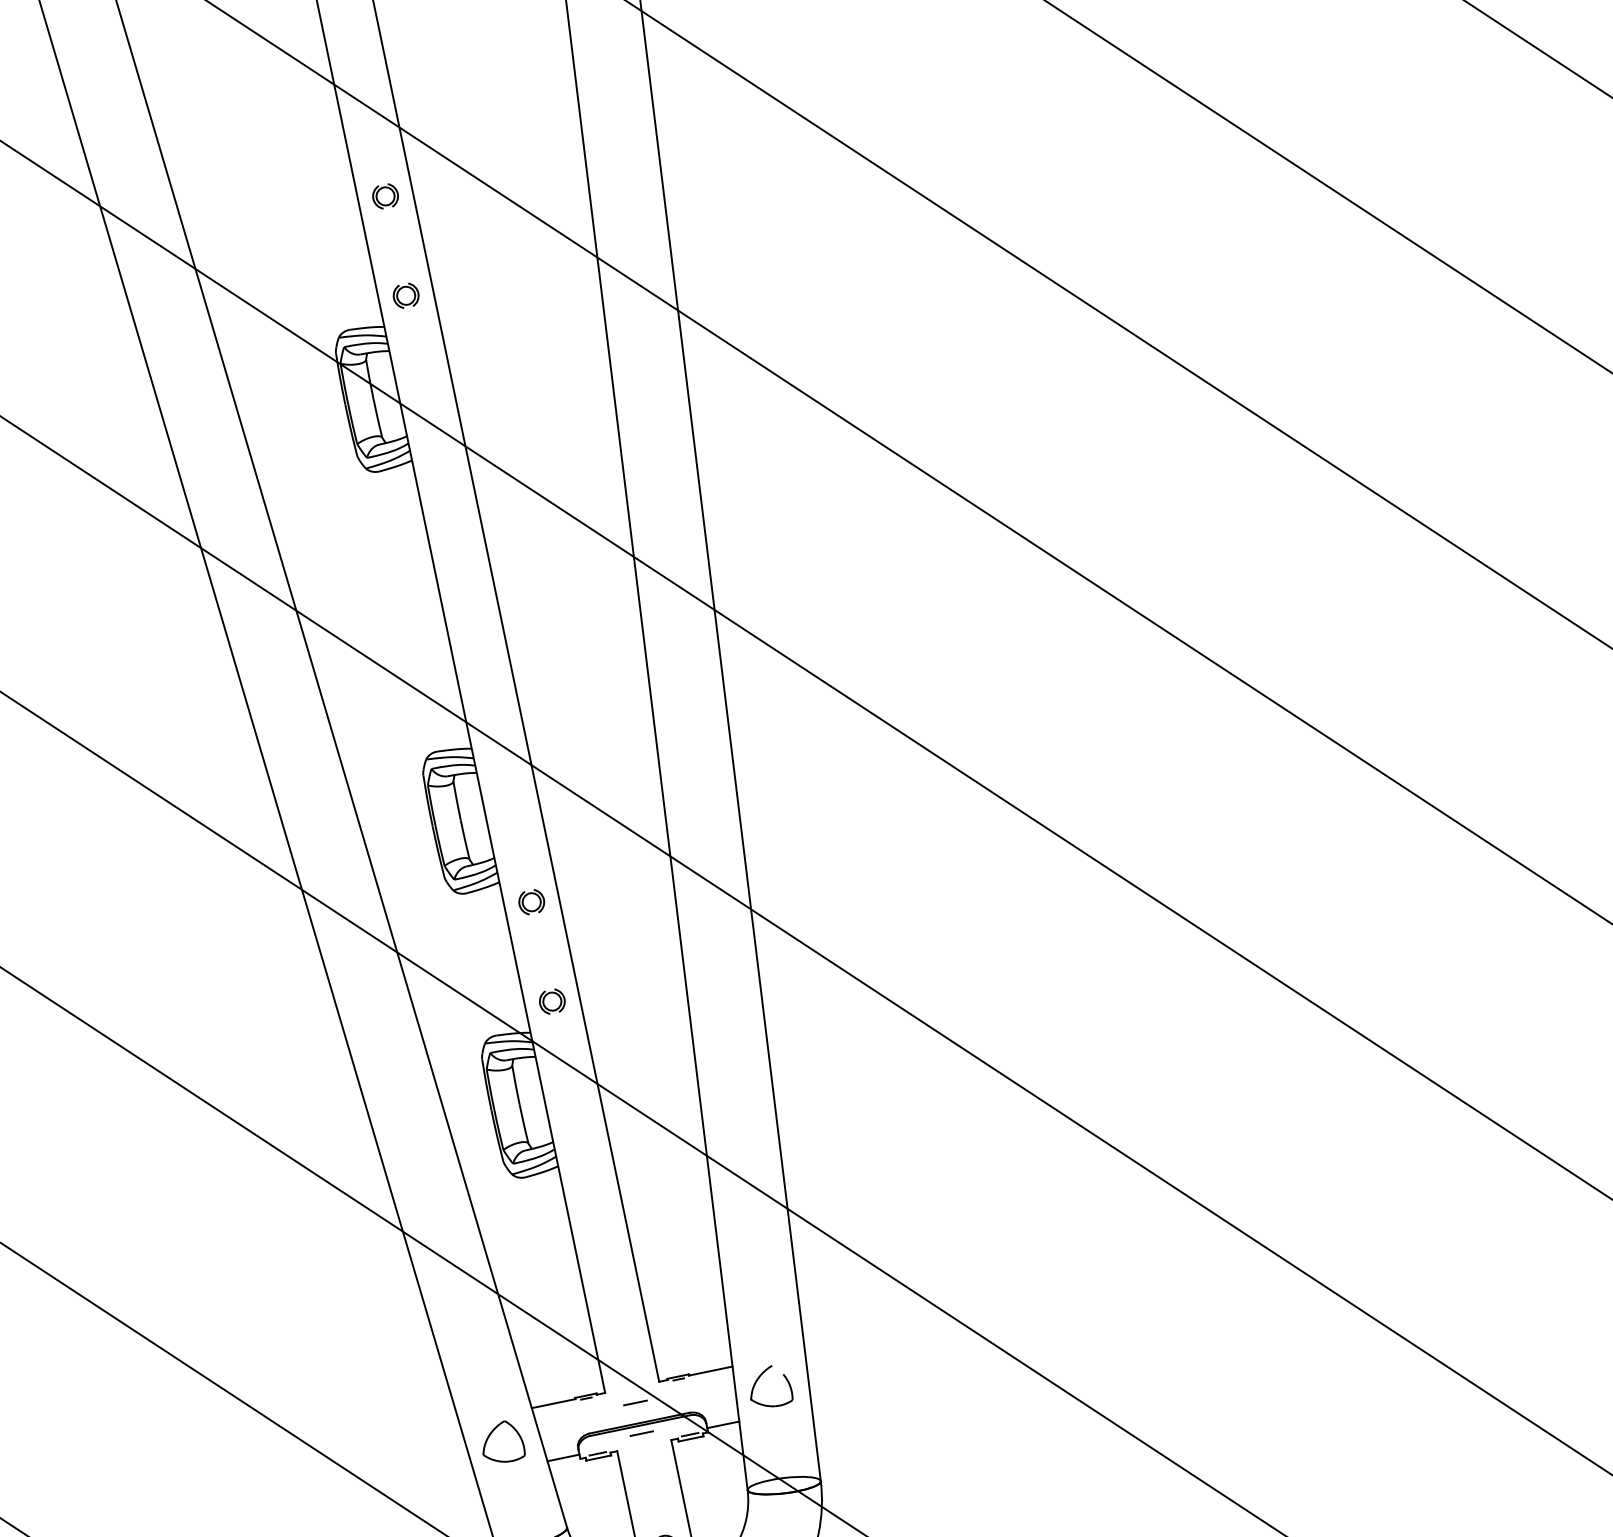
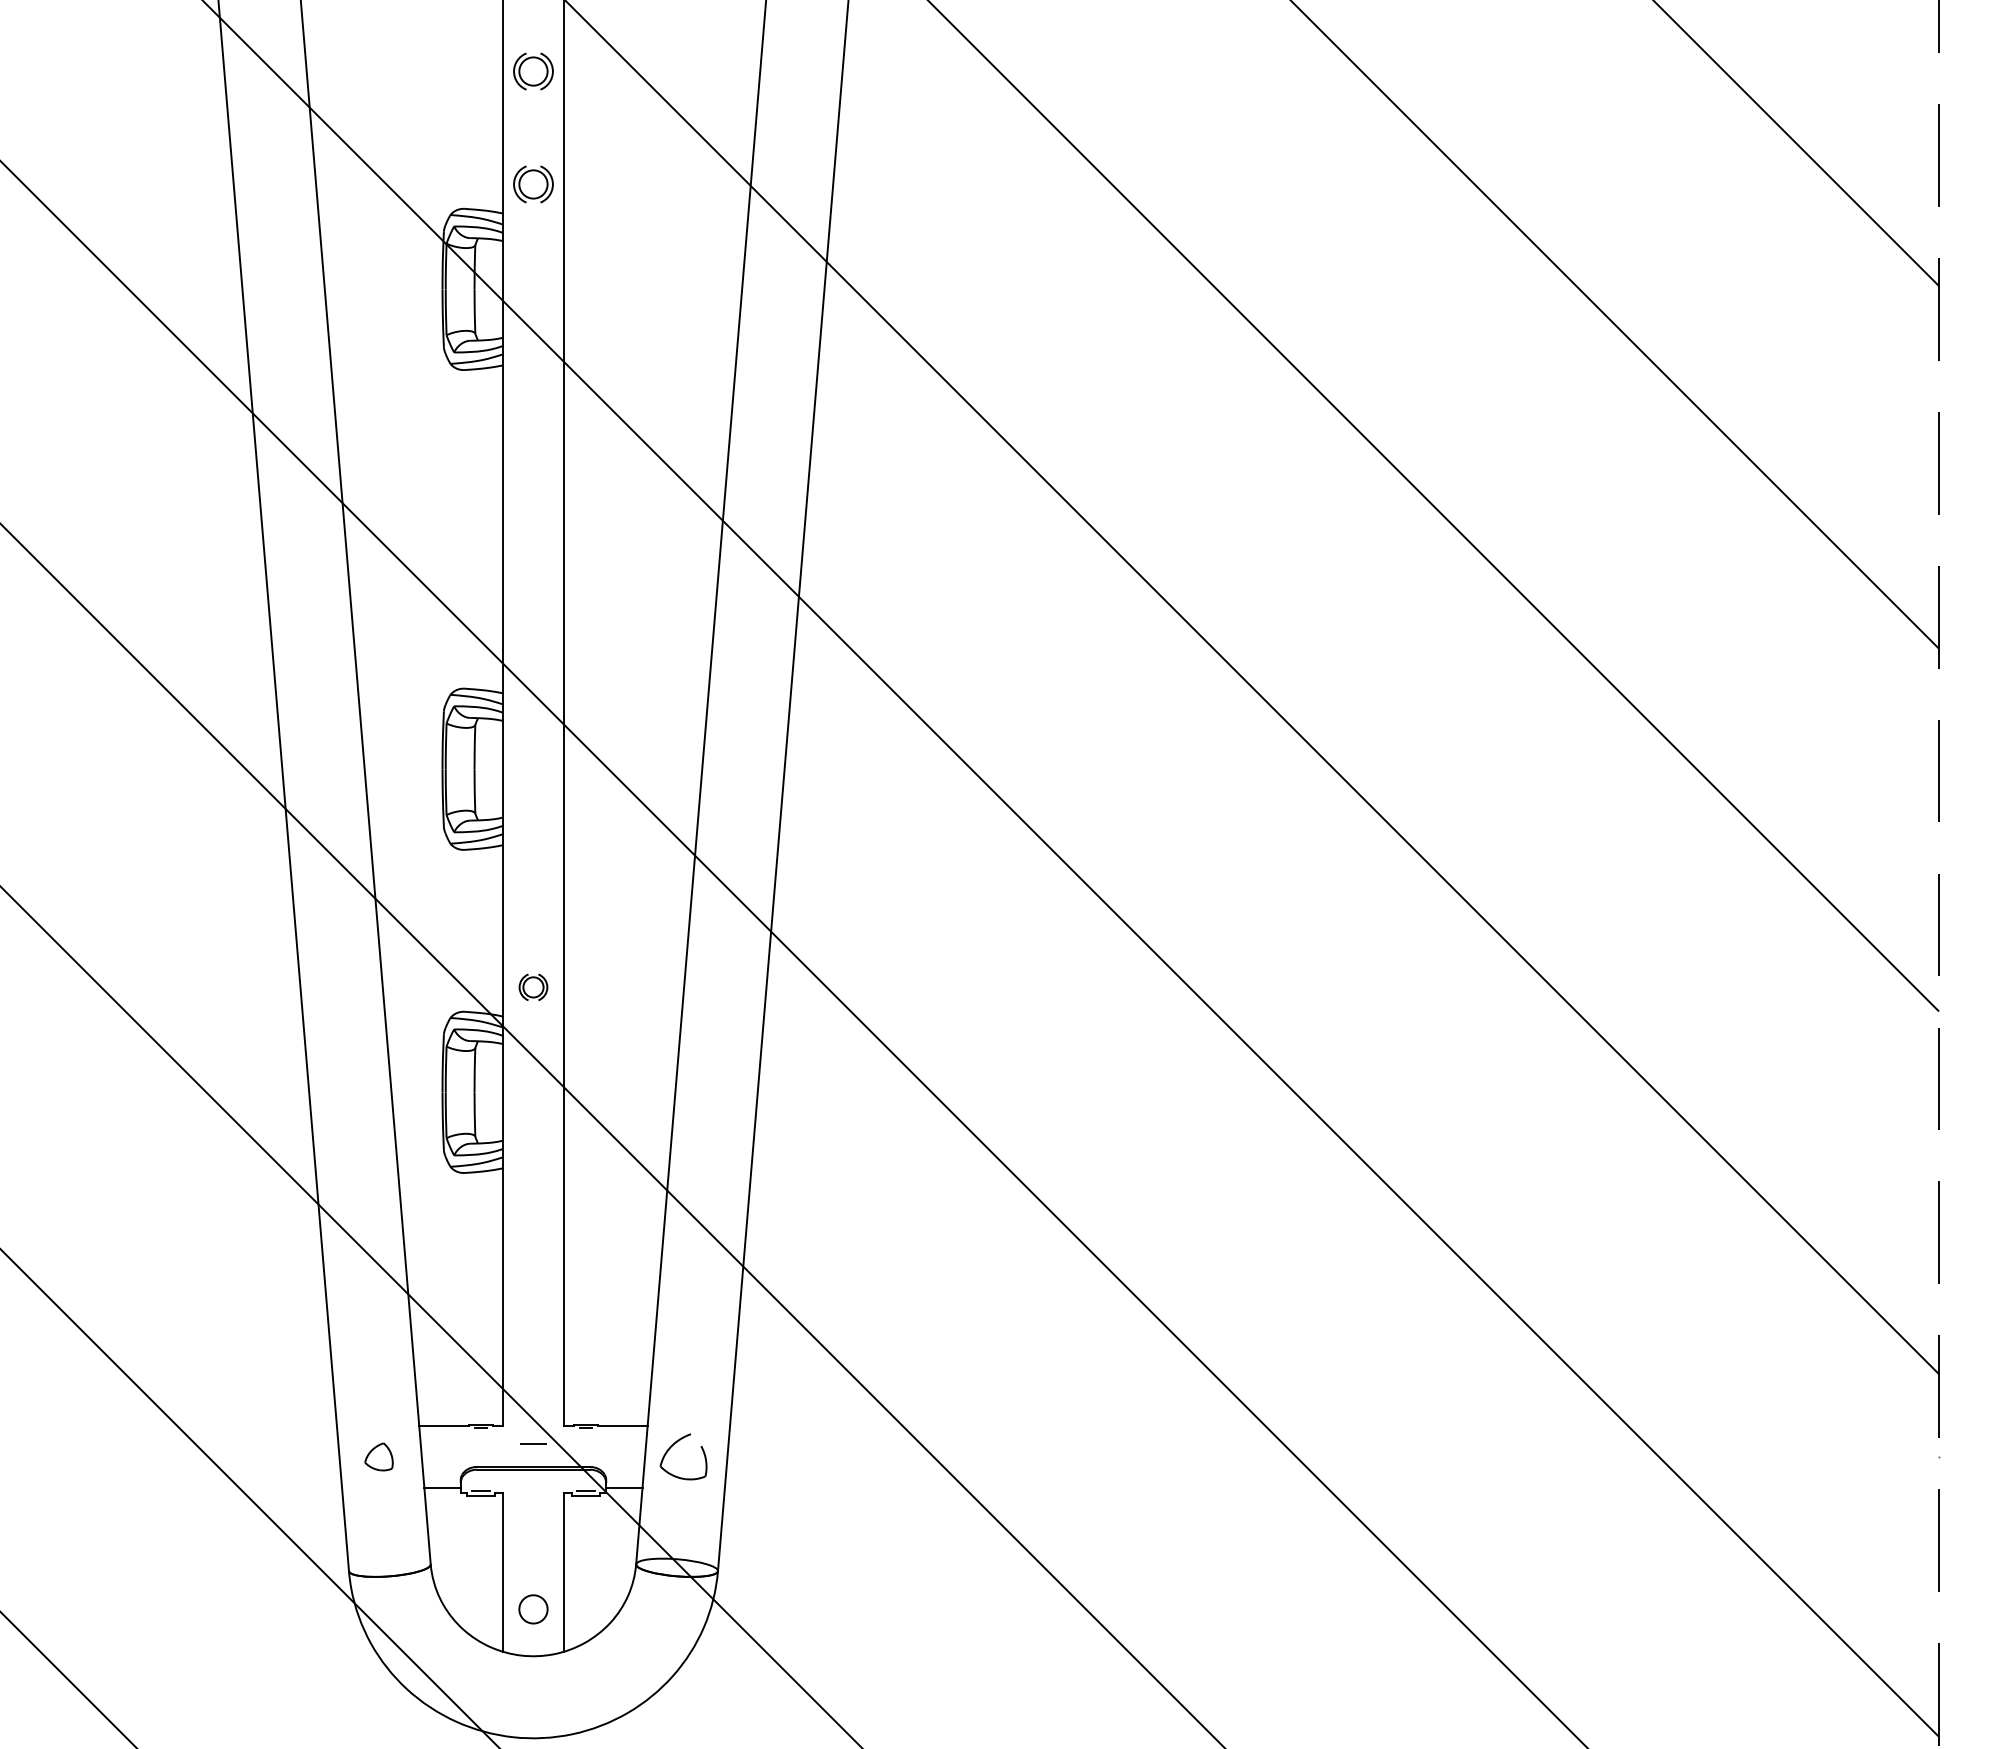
part: (385, 195) -> (533, 70), size x1.4
part: (406, 295) -> (533, 184), size x1.4
part: (531, 901) -> (533, 873), removed
line: (641, 1433) -> (533, 1478), removed
part: (501, 1442) -> (378, 1456), size x0.6

